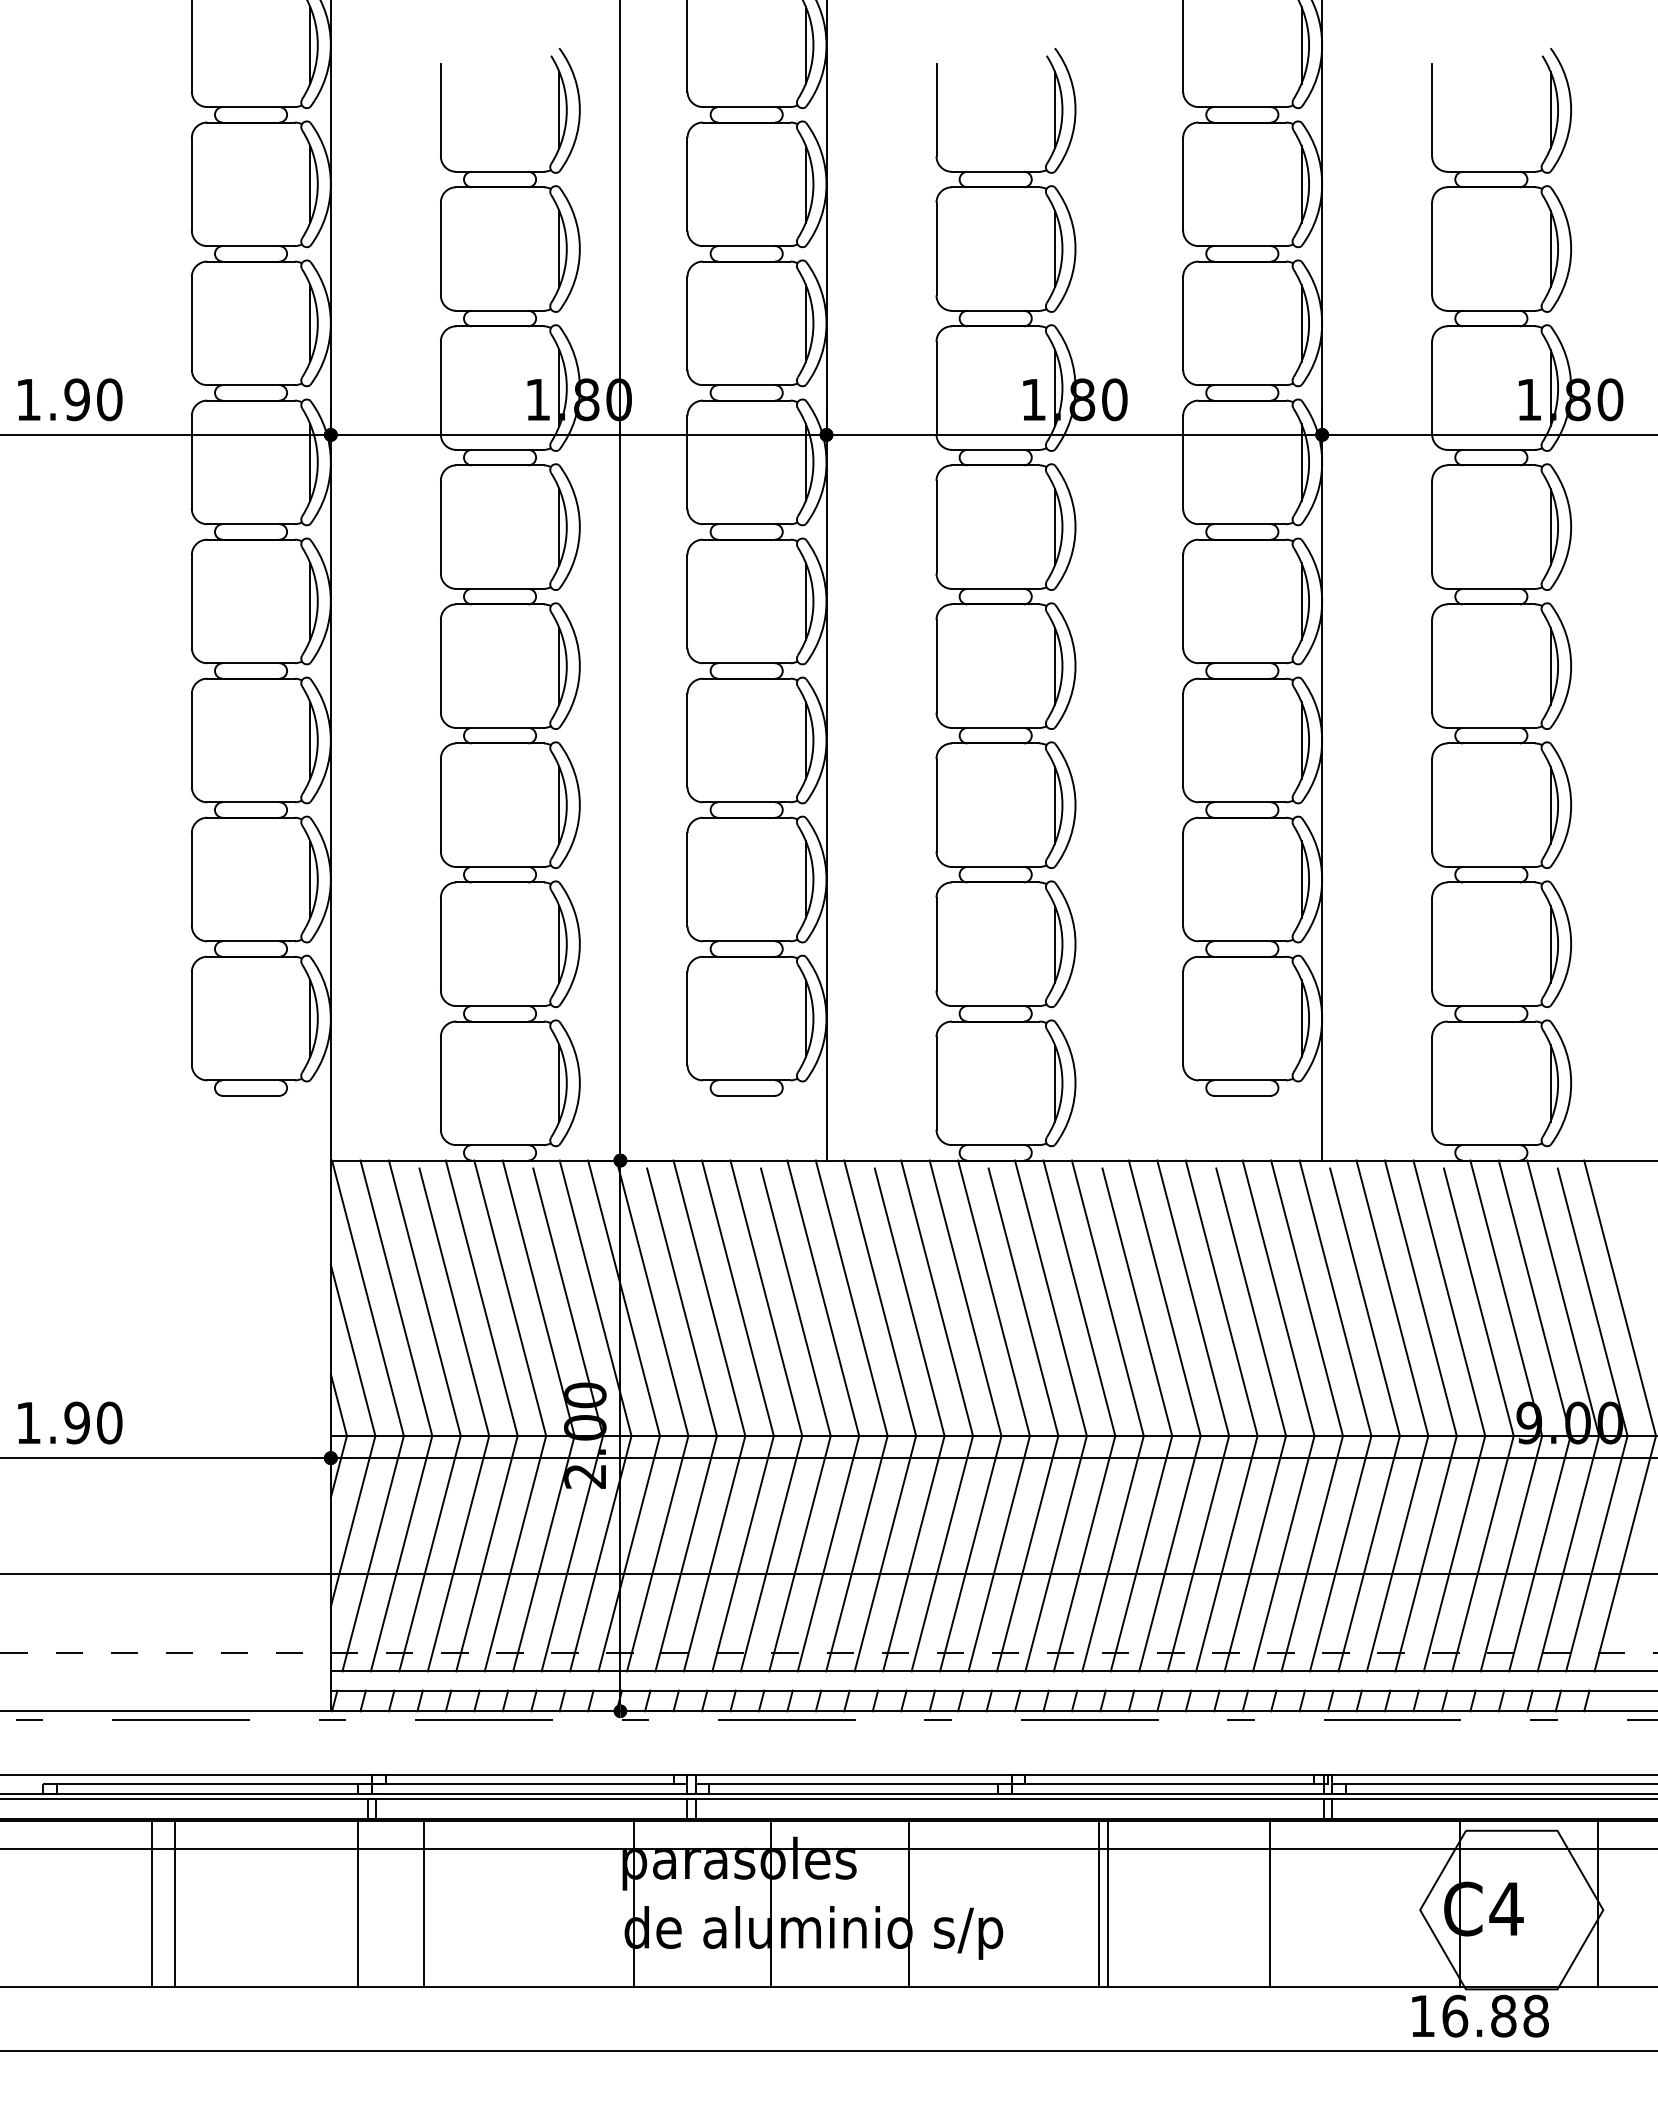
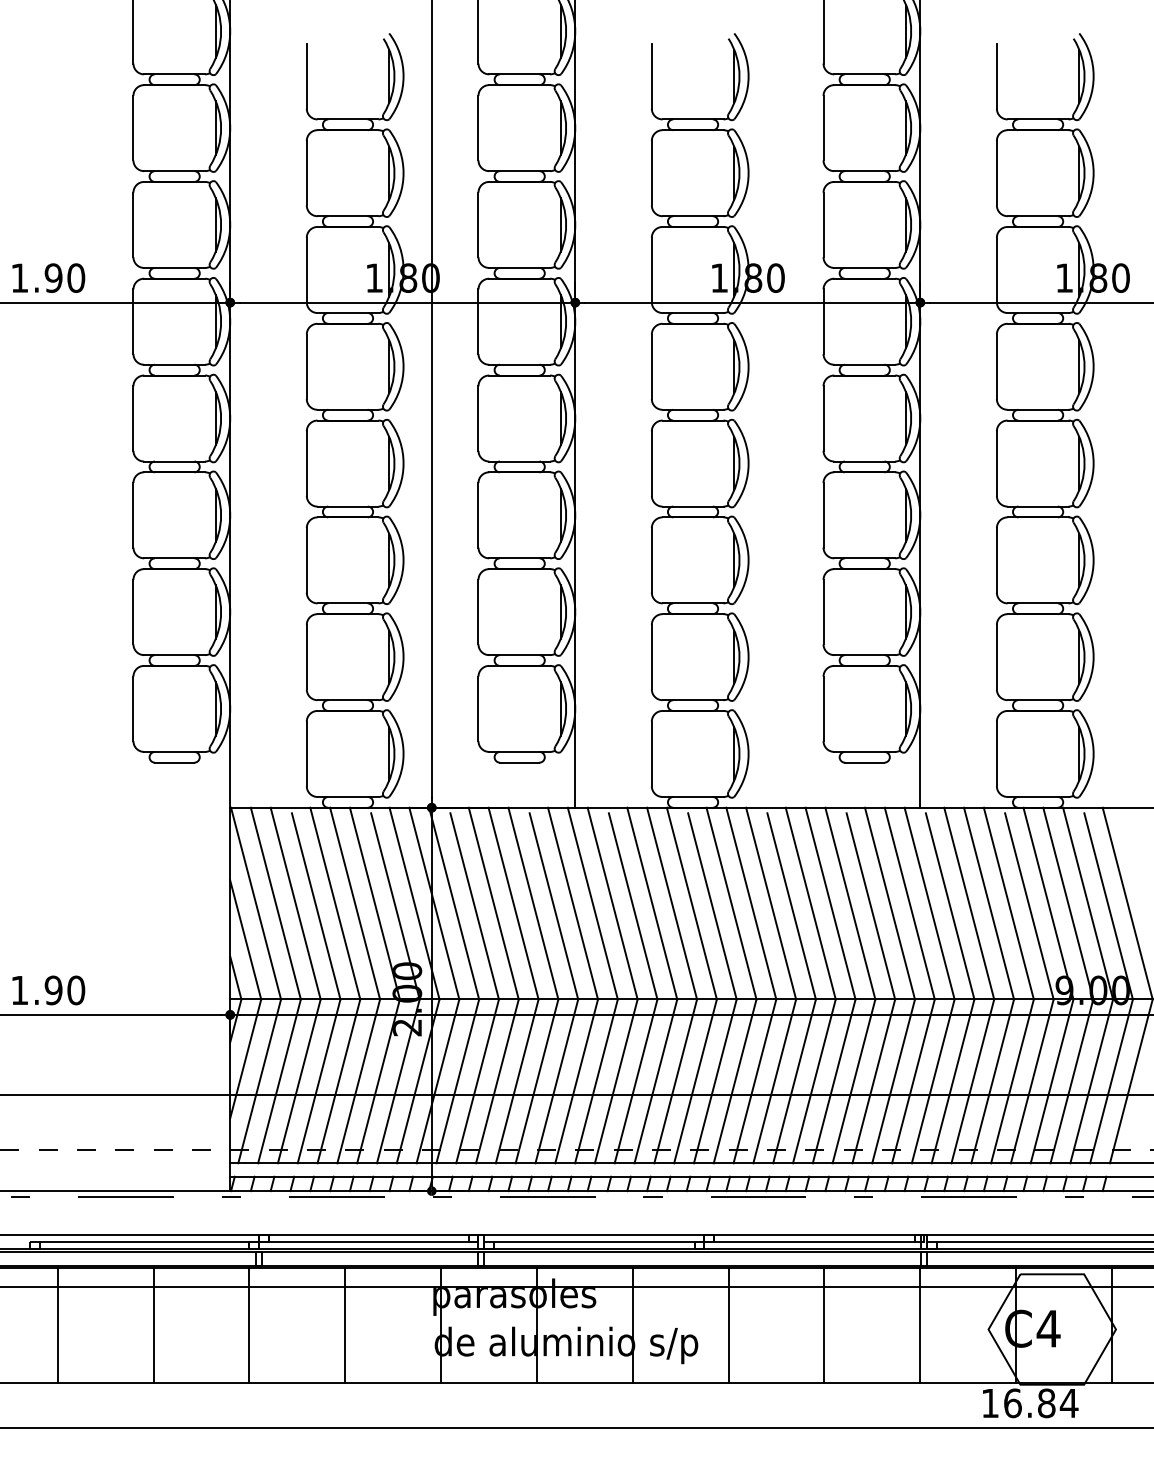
line: (151, 1902) -> (153, 1324), moved
line: (174, 1902) -> (57, 1324), moved
line: (424, 1902) -> (345, 1324), moved
line: (1098, 1902) -> (728, 1324), moved
line: (1108, 1902) -> (824, 1324), moved
line: (1270, 1902) -> (920, 1324), moved
text: (1535, 2016) -> (1068, 1403), 16.88 -> 16.84

